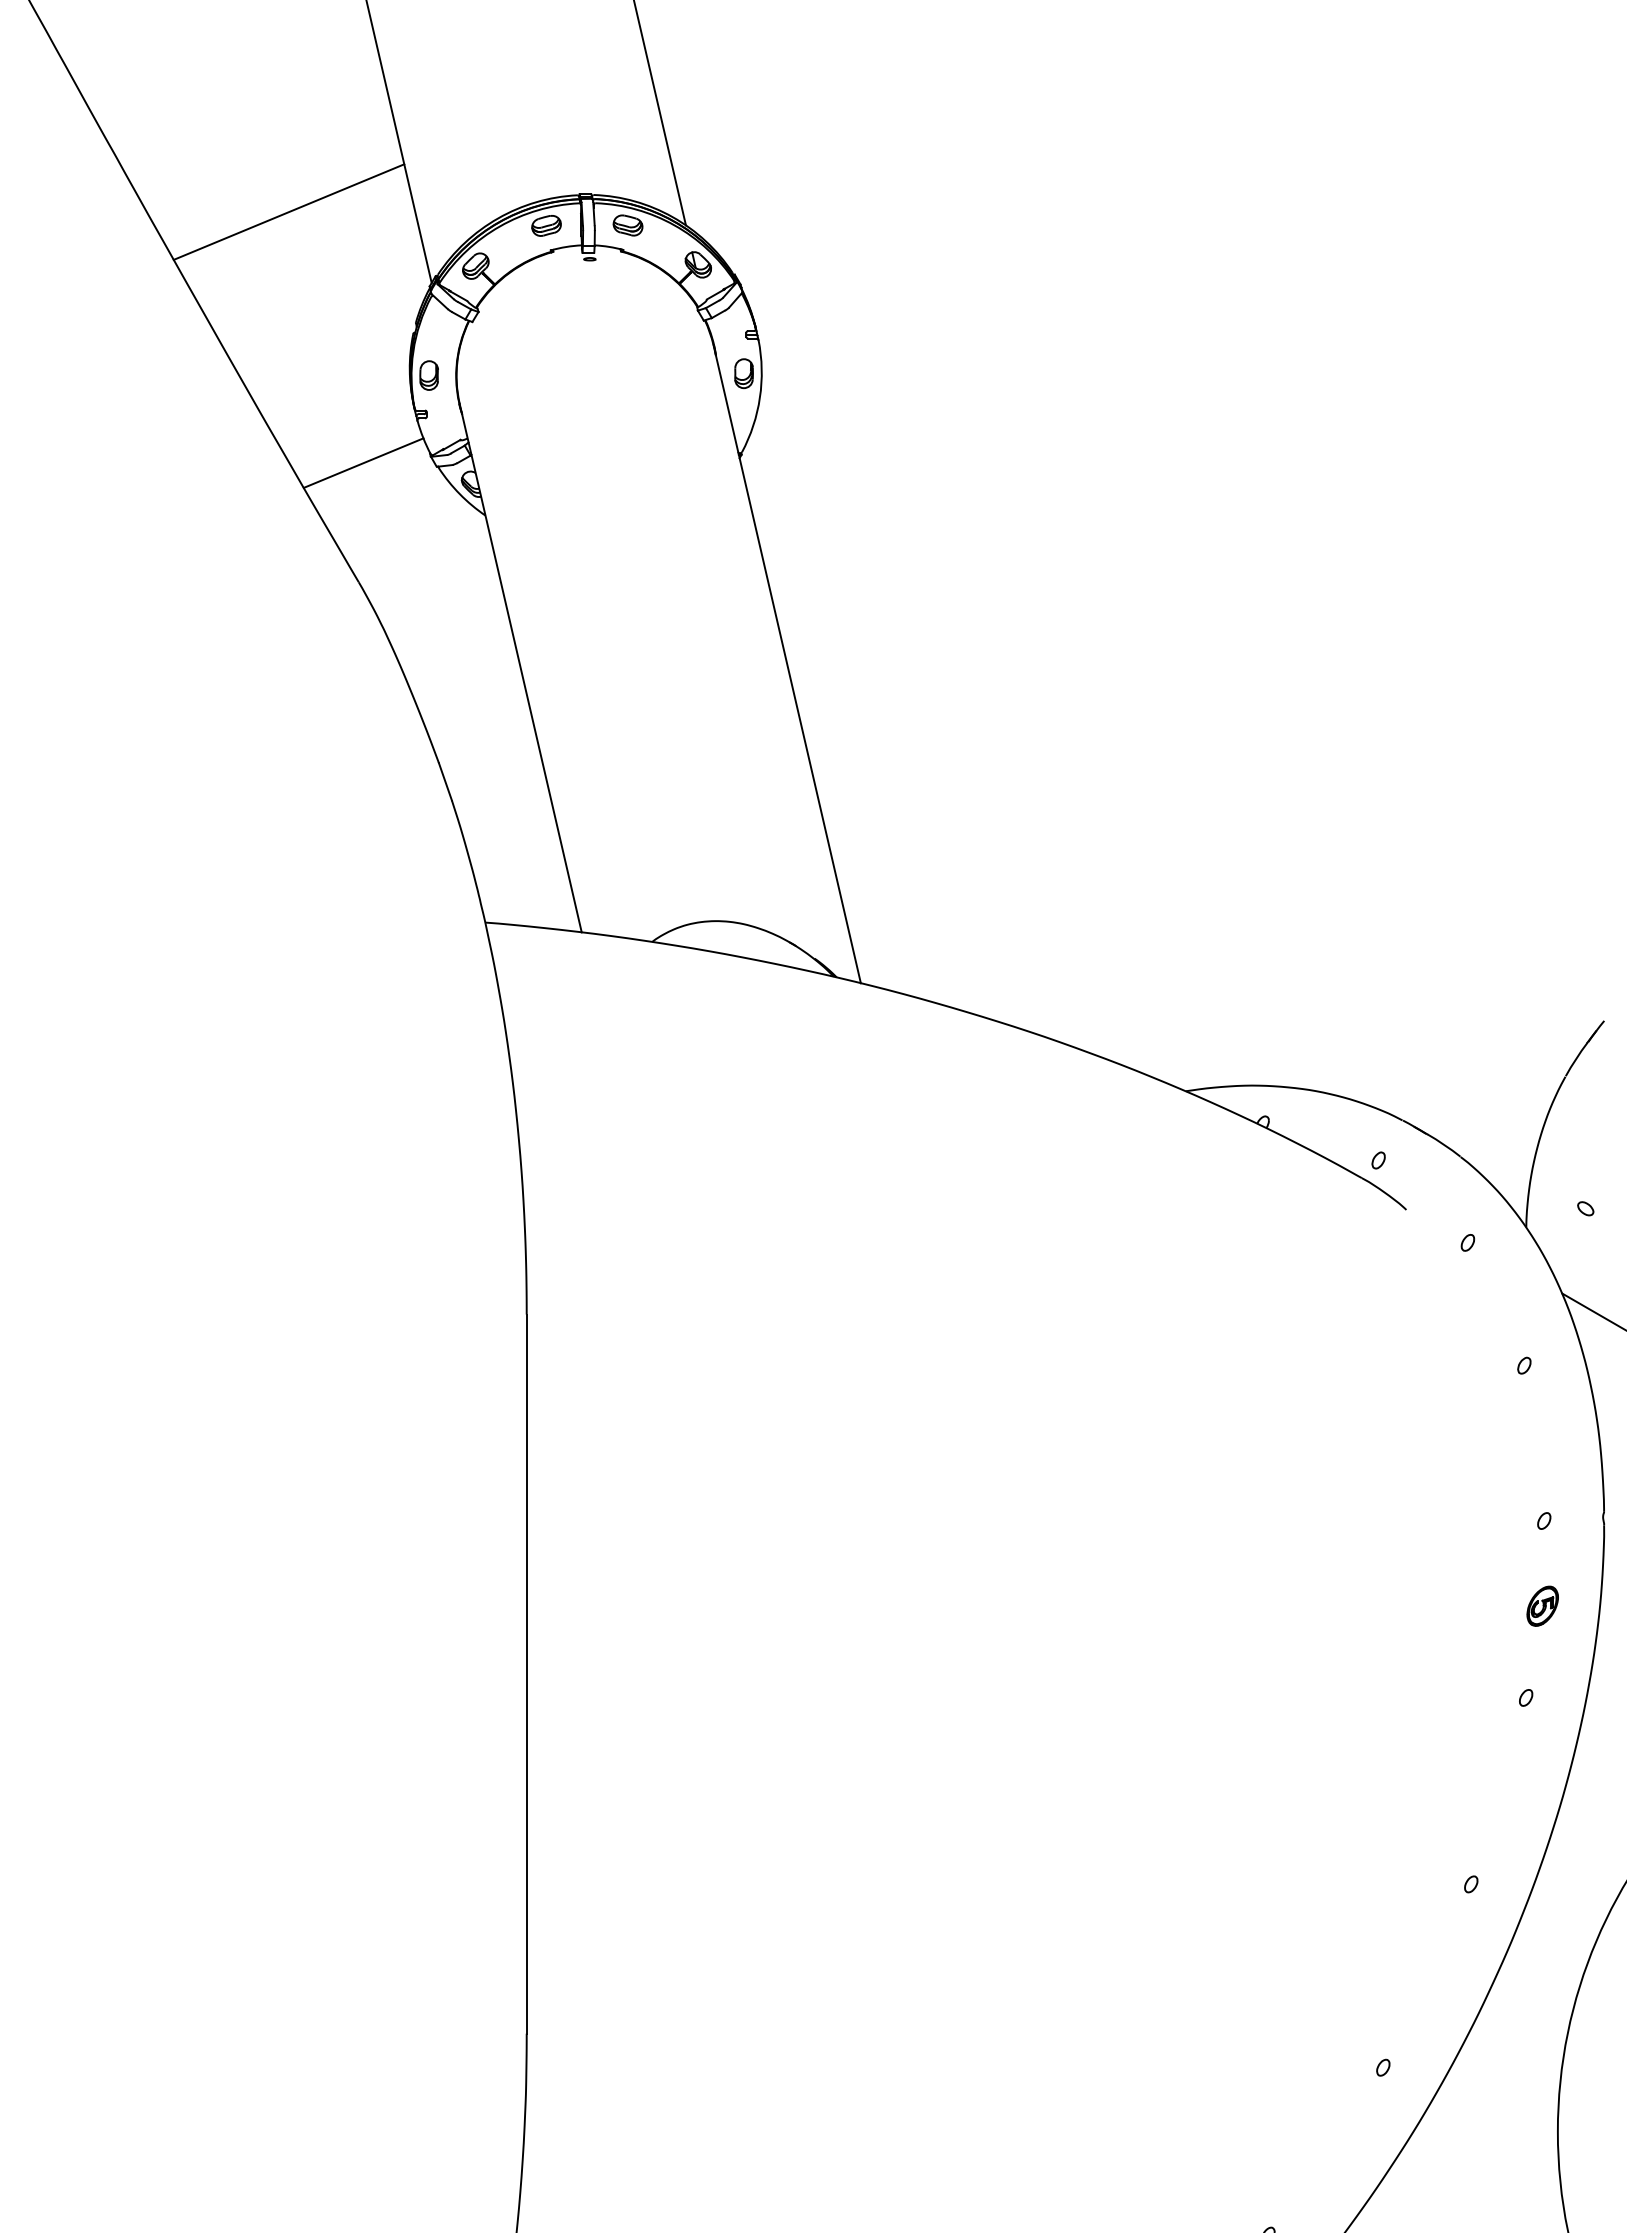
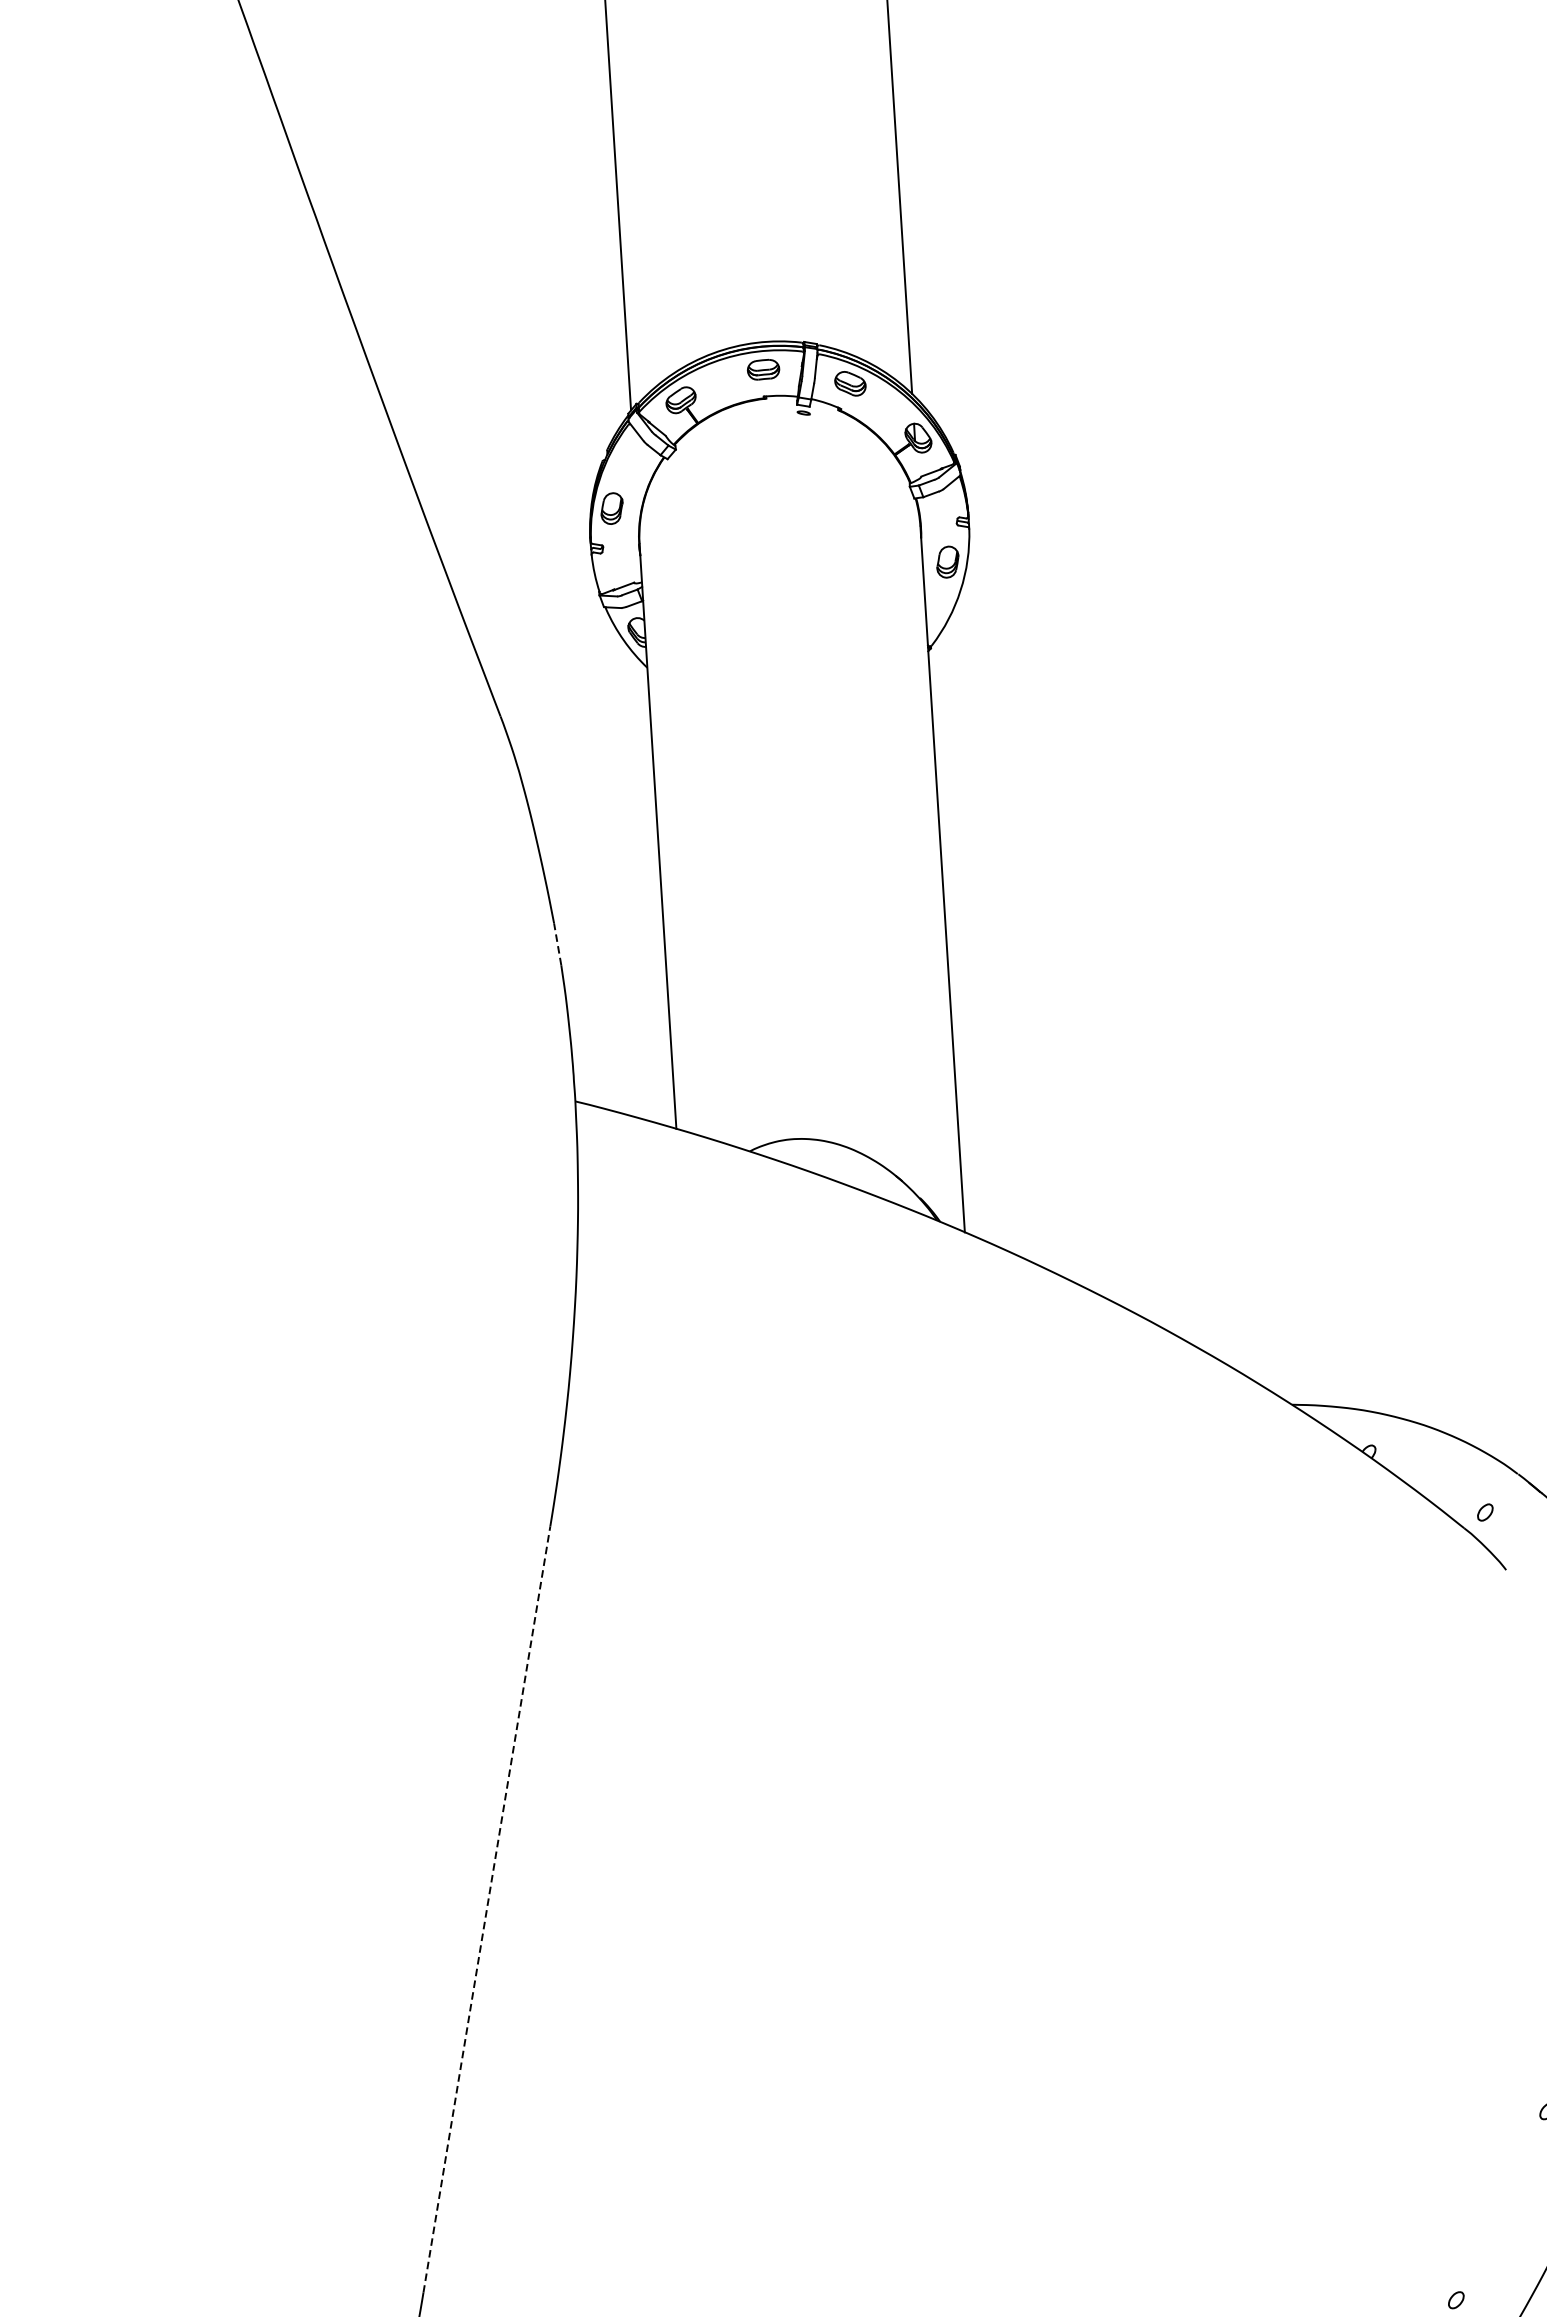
line: (288, 211) -> (491, 308), removed
line: (363, 462) -> (526, 589), removed
line: (445, 781) -> (557, 944), solid -> dashed
line: (526, 1674) -> (486, 1909), solid -> dashed

